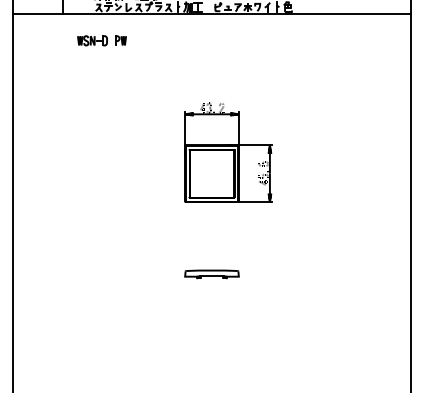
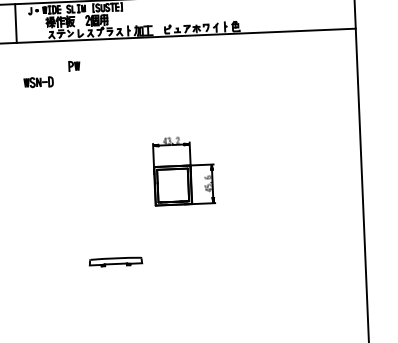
part: (92, 40) -> (38, 82), moved
part: (228, 152) -> (183, 170), size x0.7
part: (211, 274) -> (115, 262), moved

